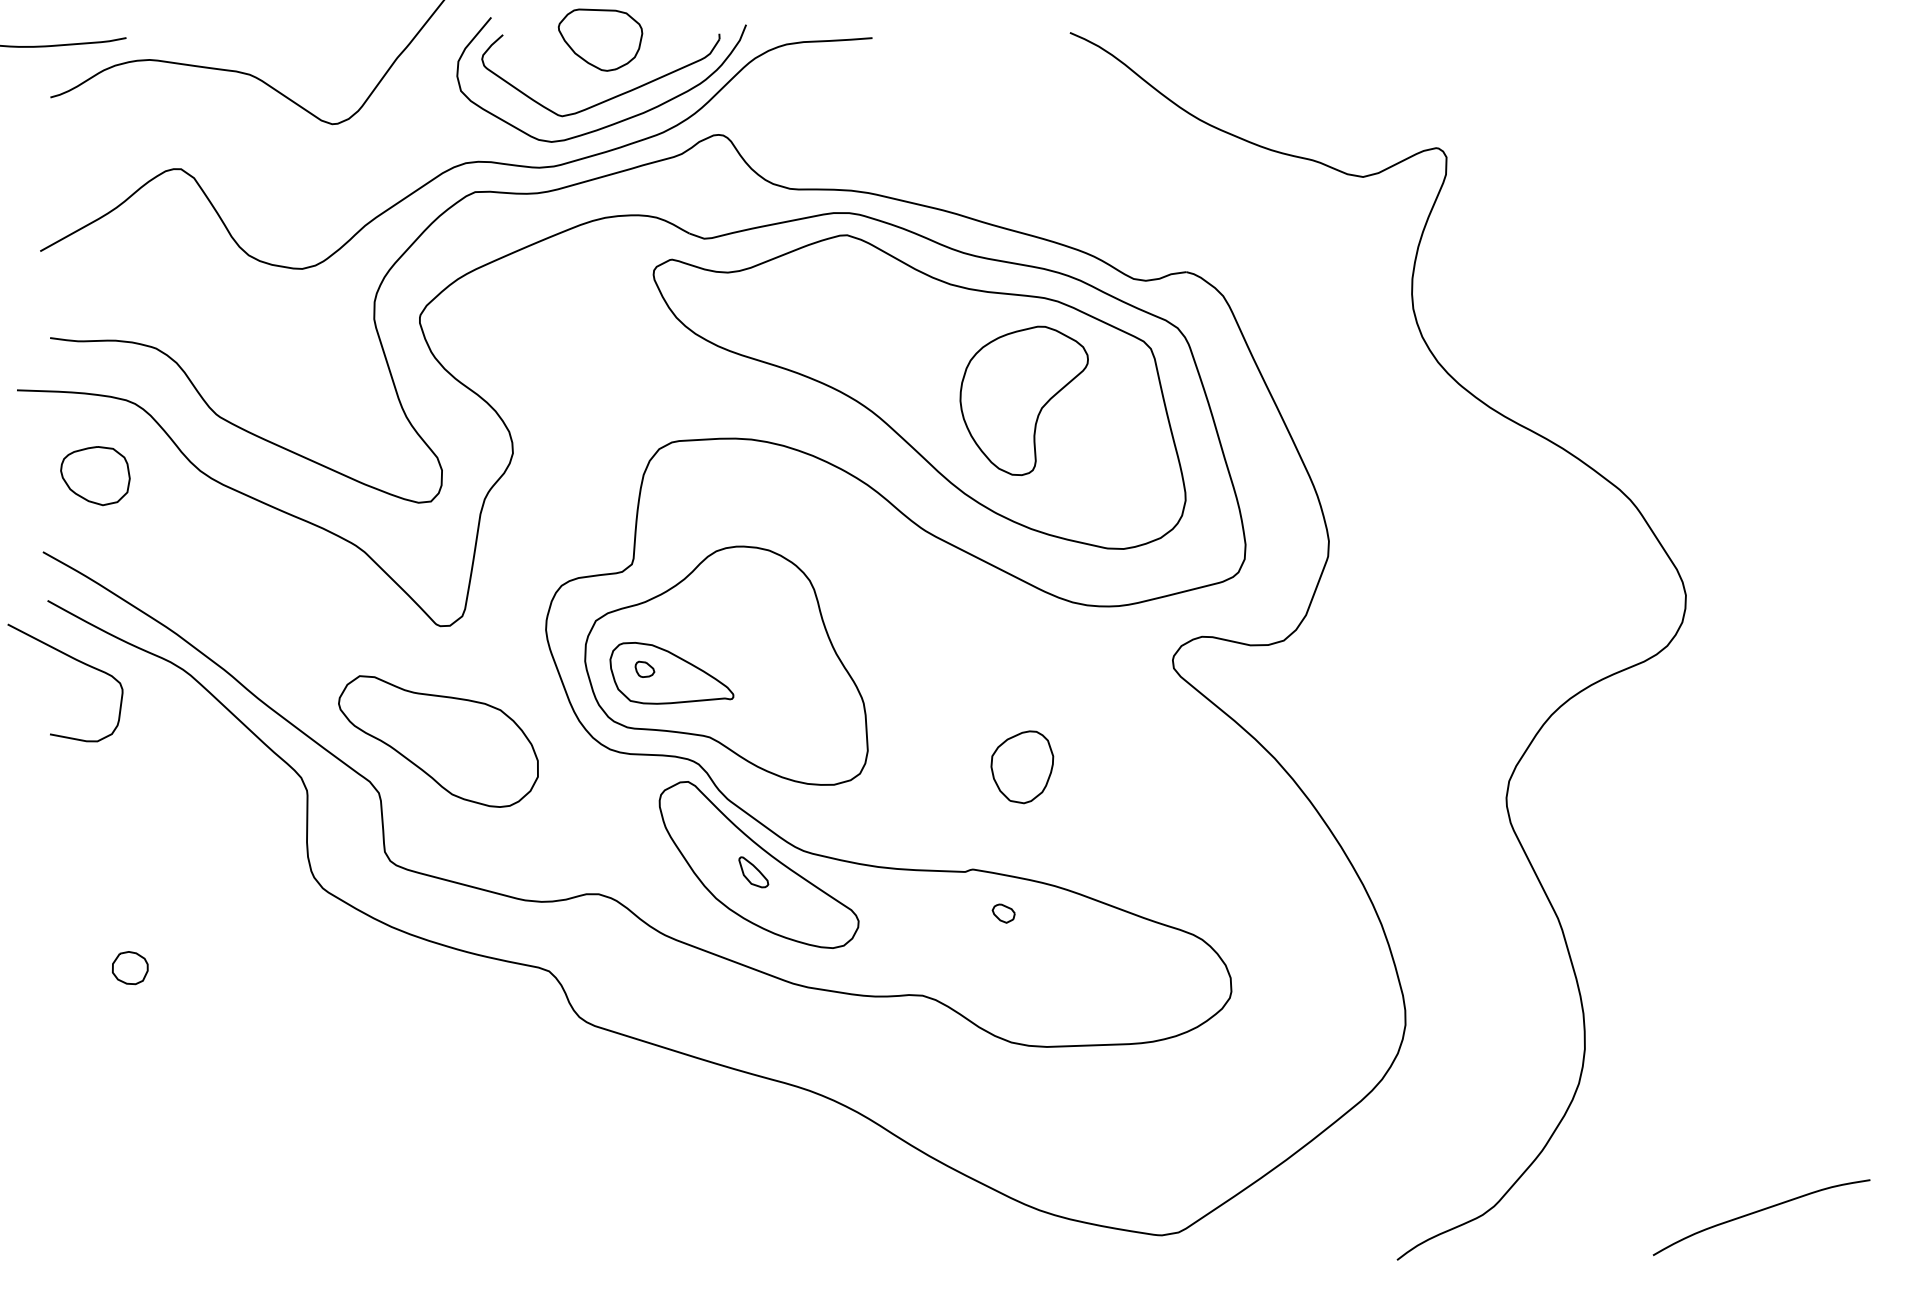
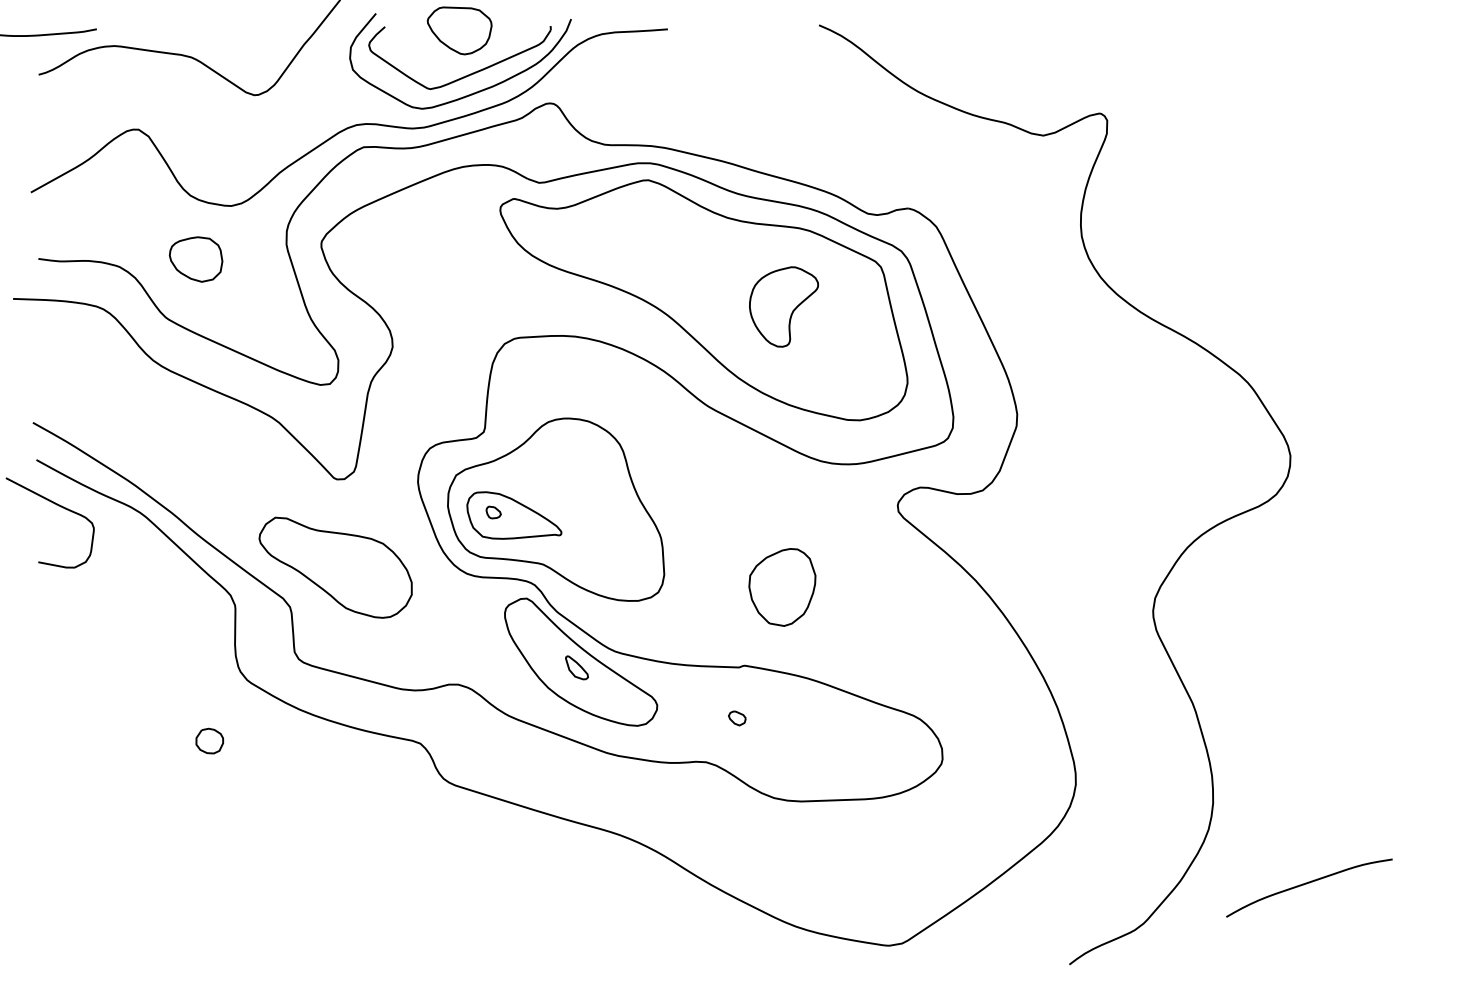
part: (1023, 400) -> (783, 306), size x0.7
part: (94, 476) -> (195, 259), moved
part: (1022, 767) -> (782, 587), size x1.4
part: (1003, 913) -> (737, 718), moved
part: (129, 967) -> (209, 740), moved
curve: (1761, 1211) -> (1309, 883), moved

